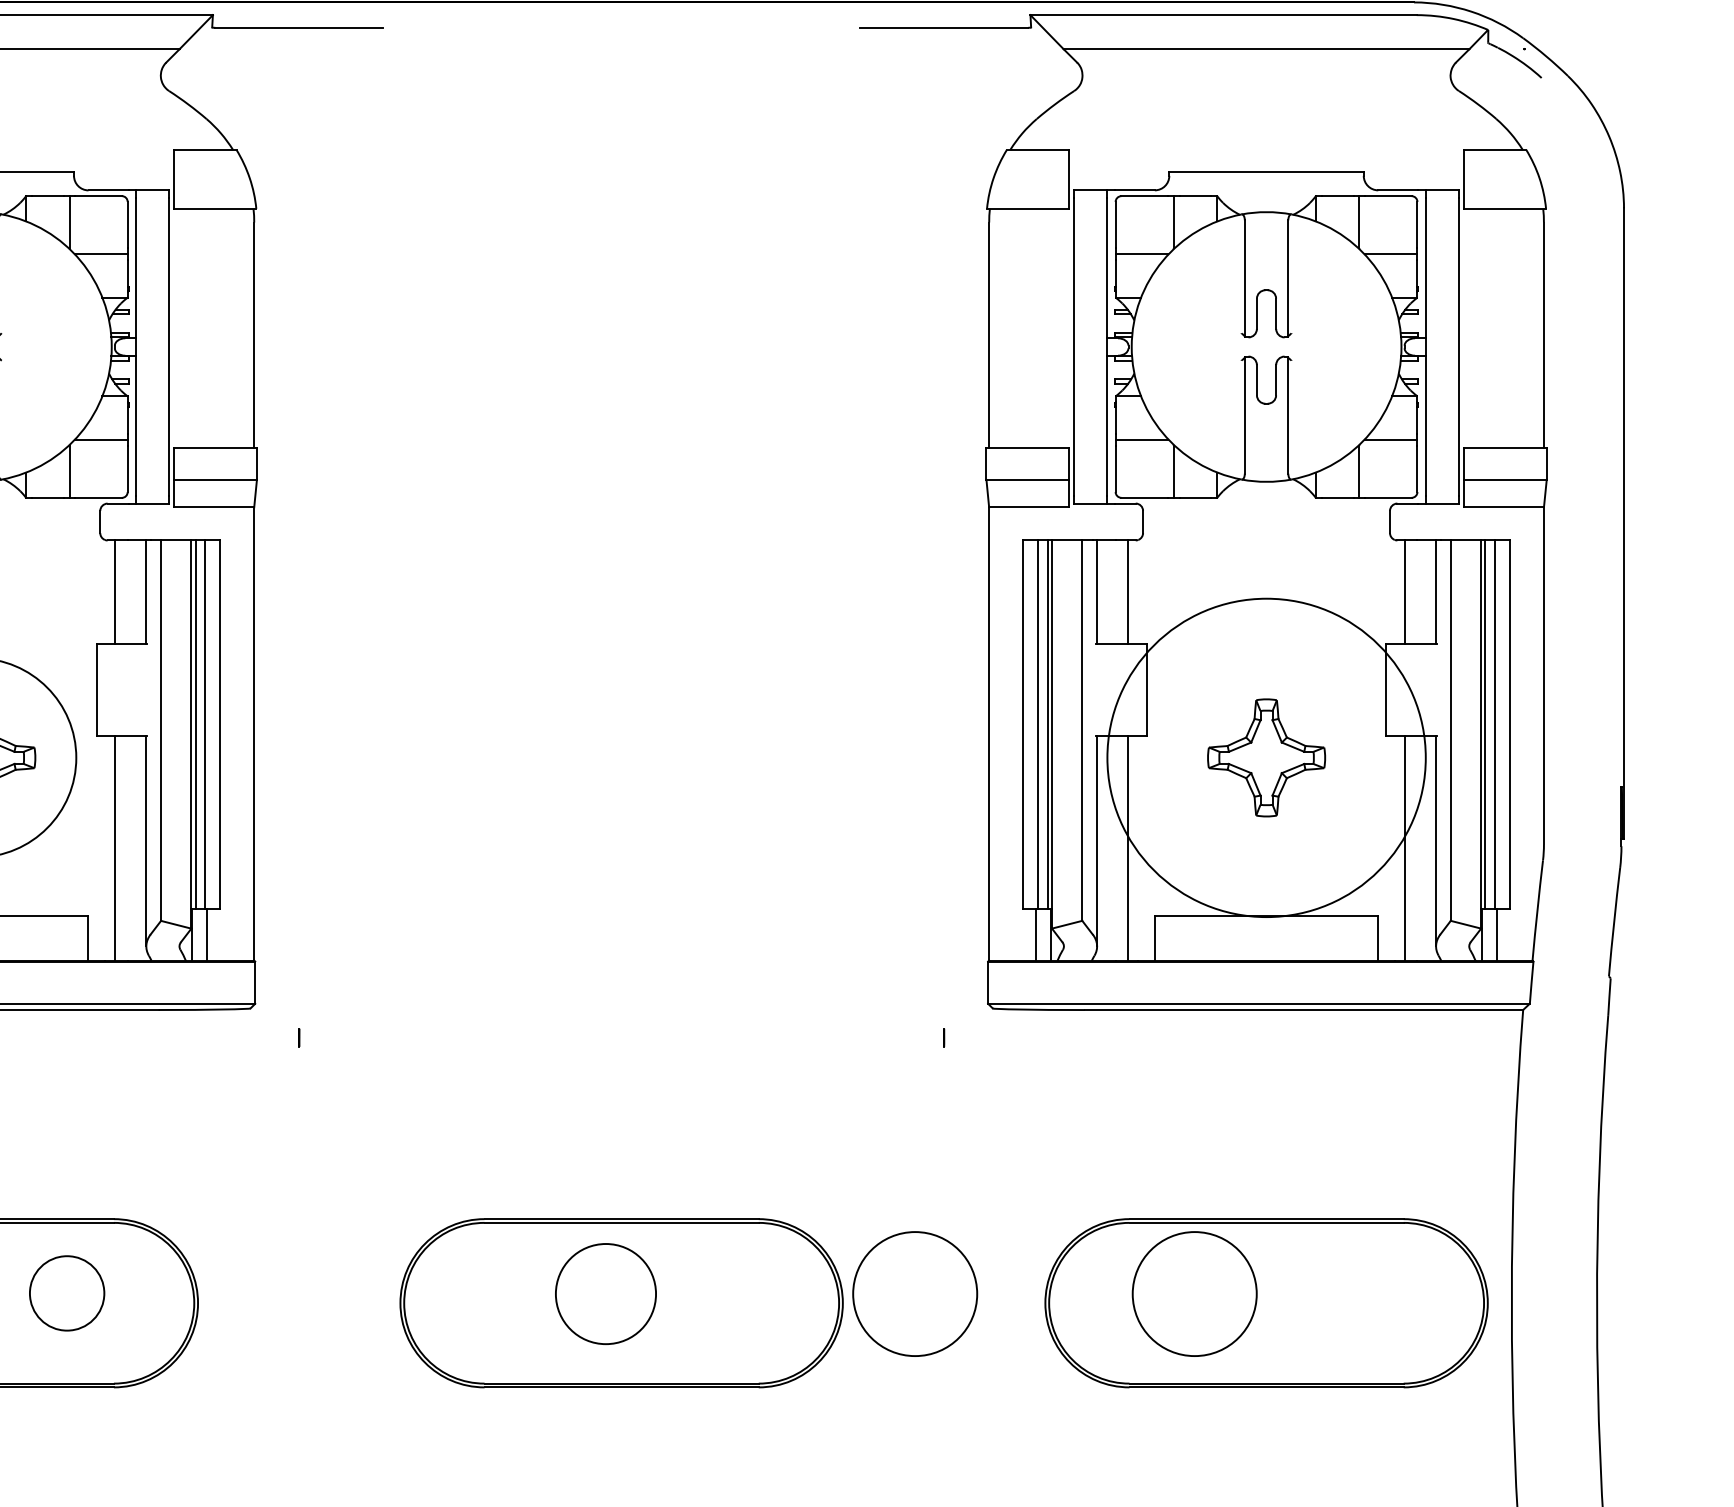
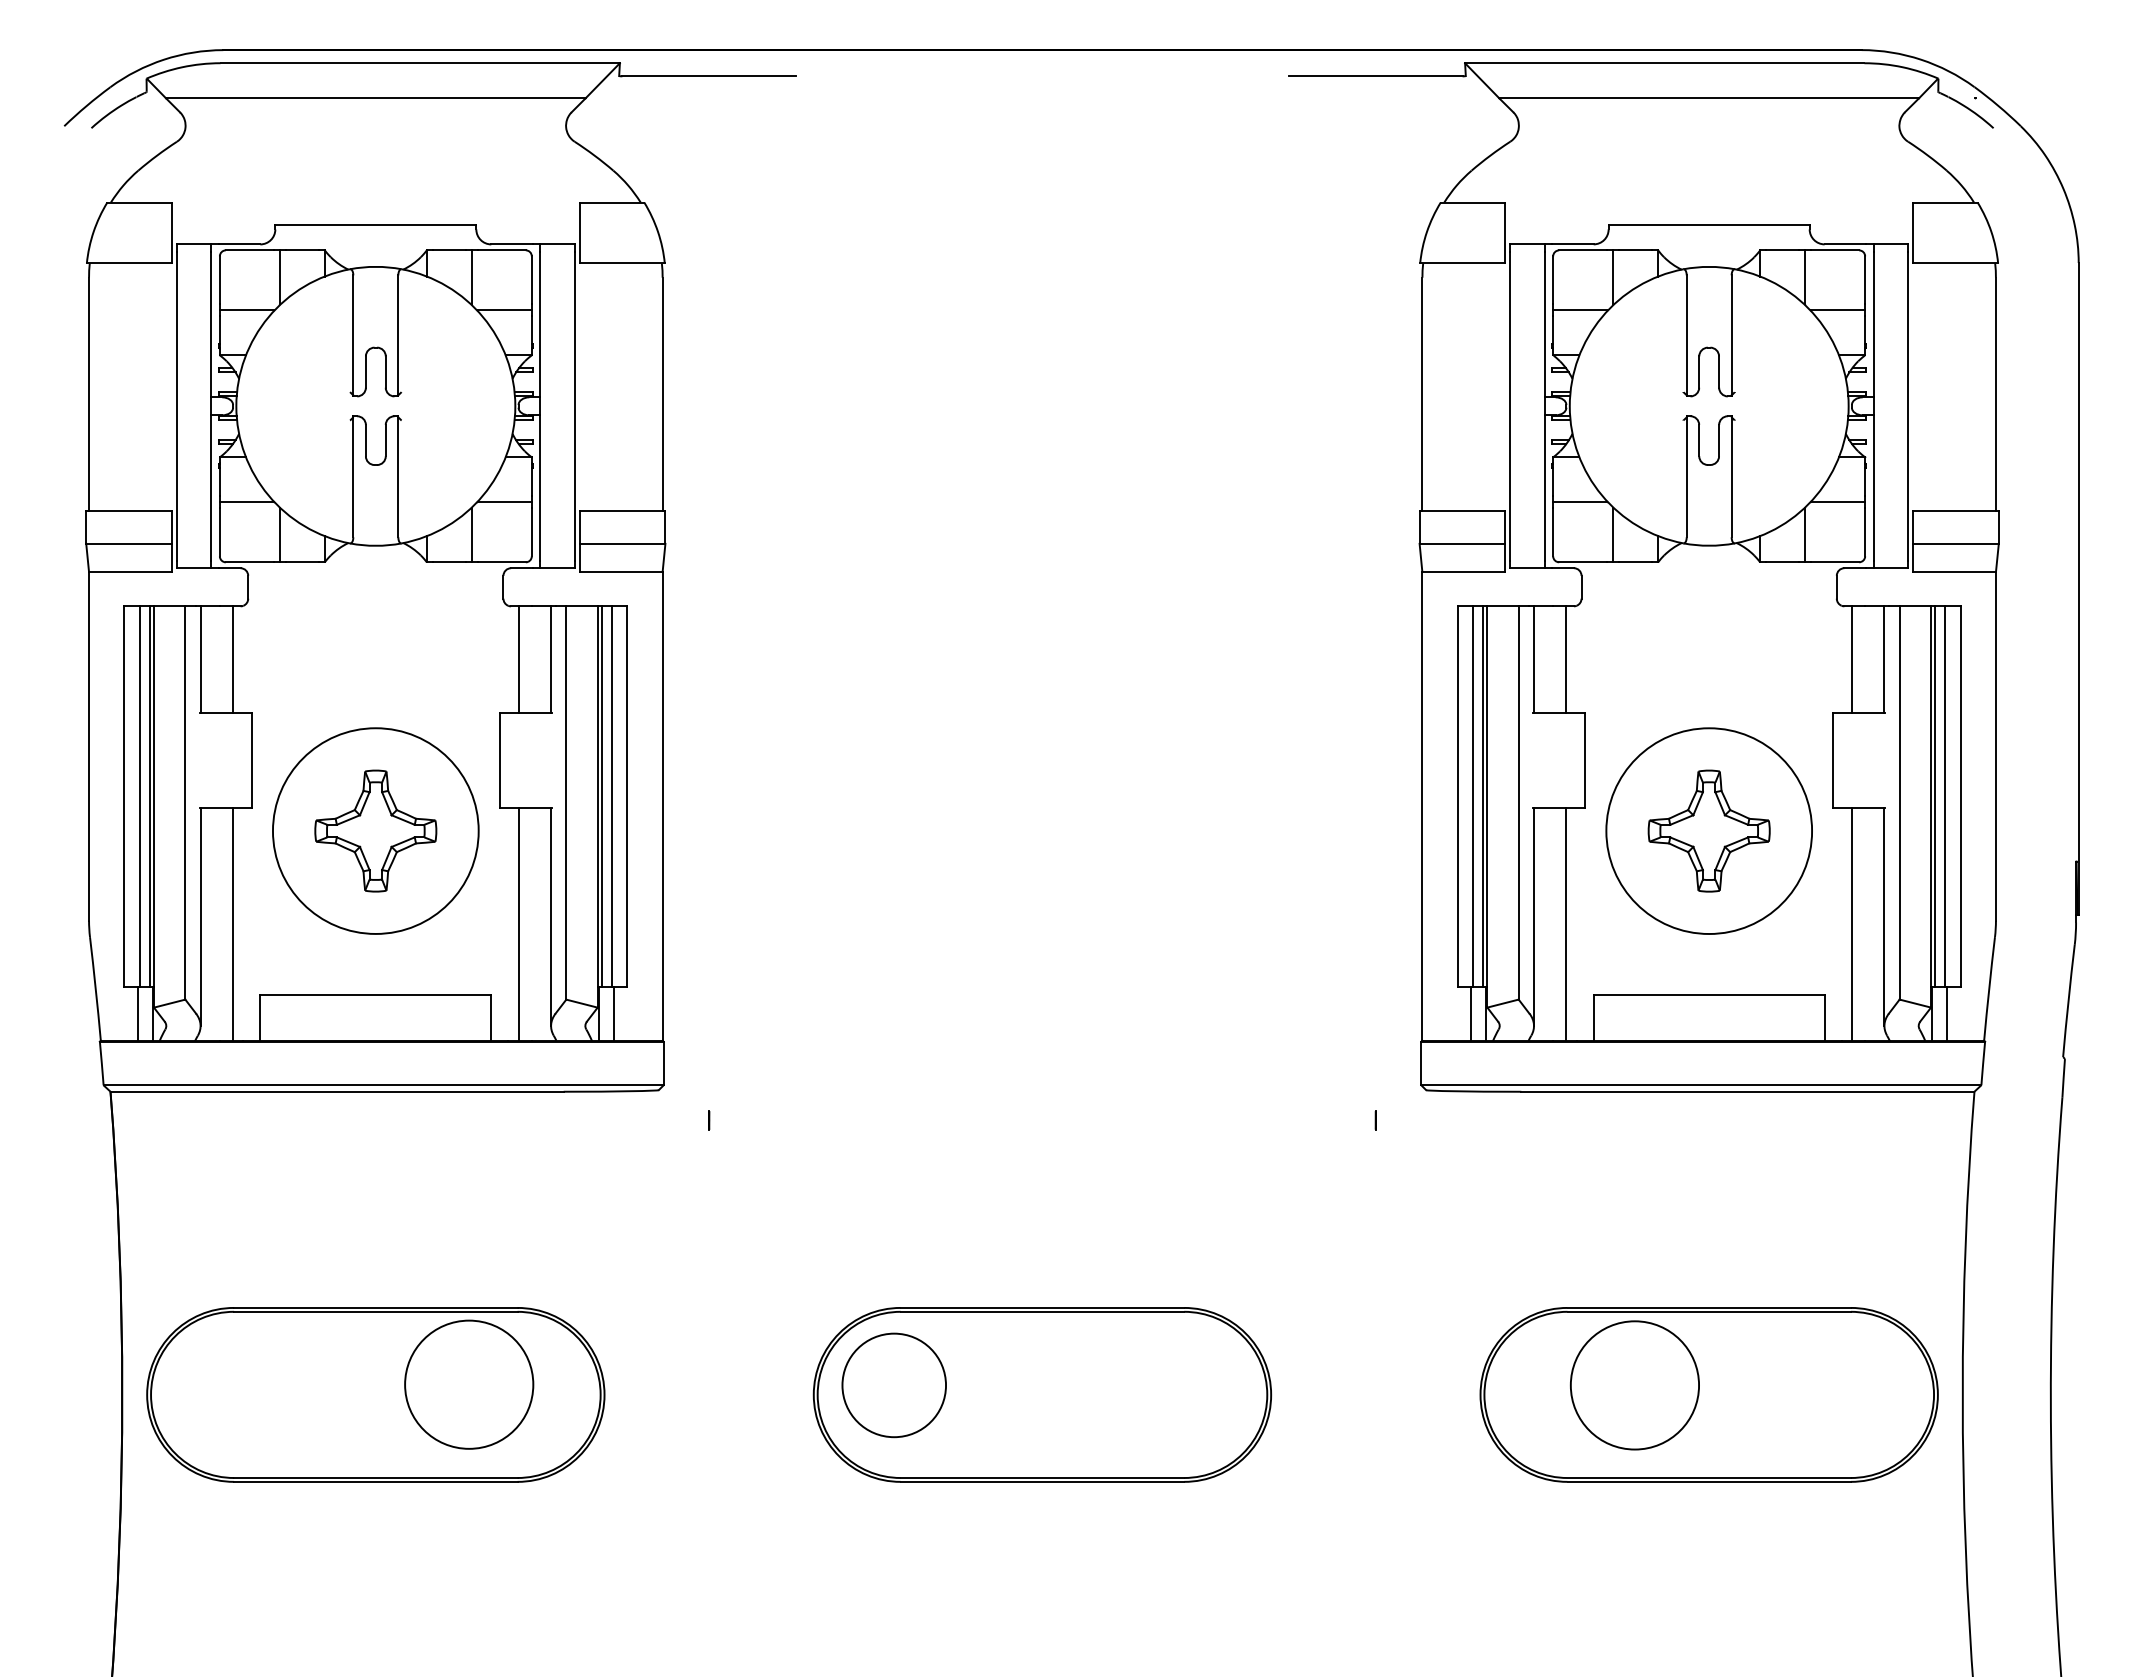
circle: (1266, 757) -> (1709, 830), size x0.62
circle: (67, 1293) -> (469, 1384), size x1.67
circle: (605, 1294) -> (893, 1385), moved
circle: (914, 1294) -> (1345, 1385), removed

